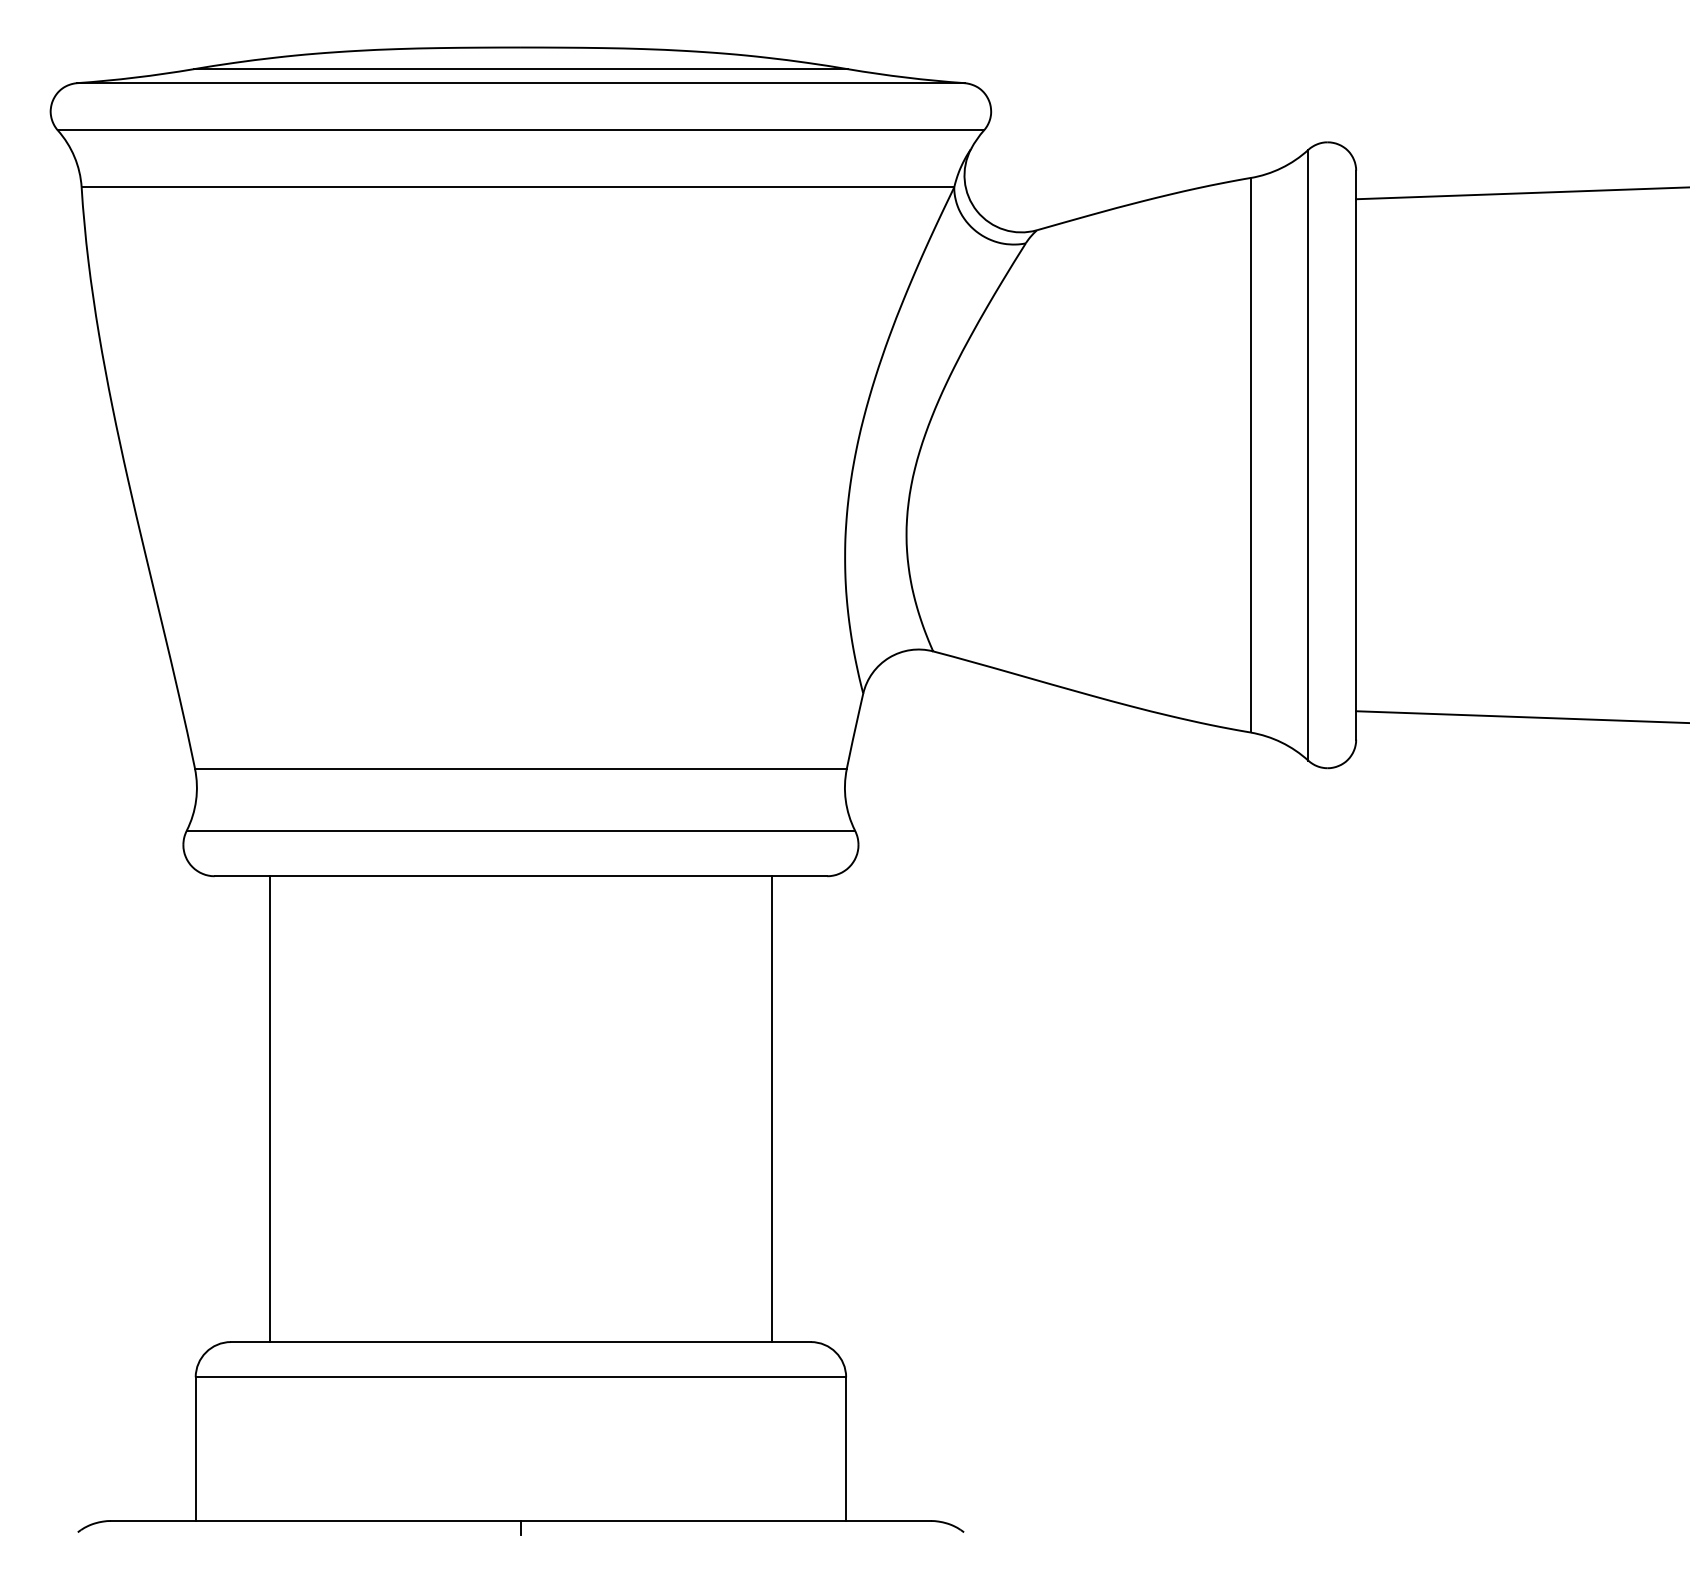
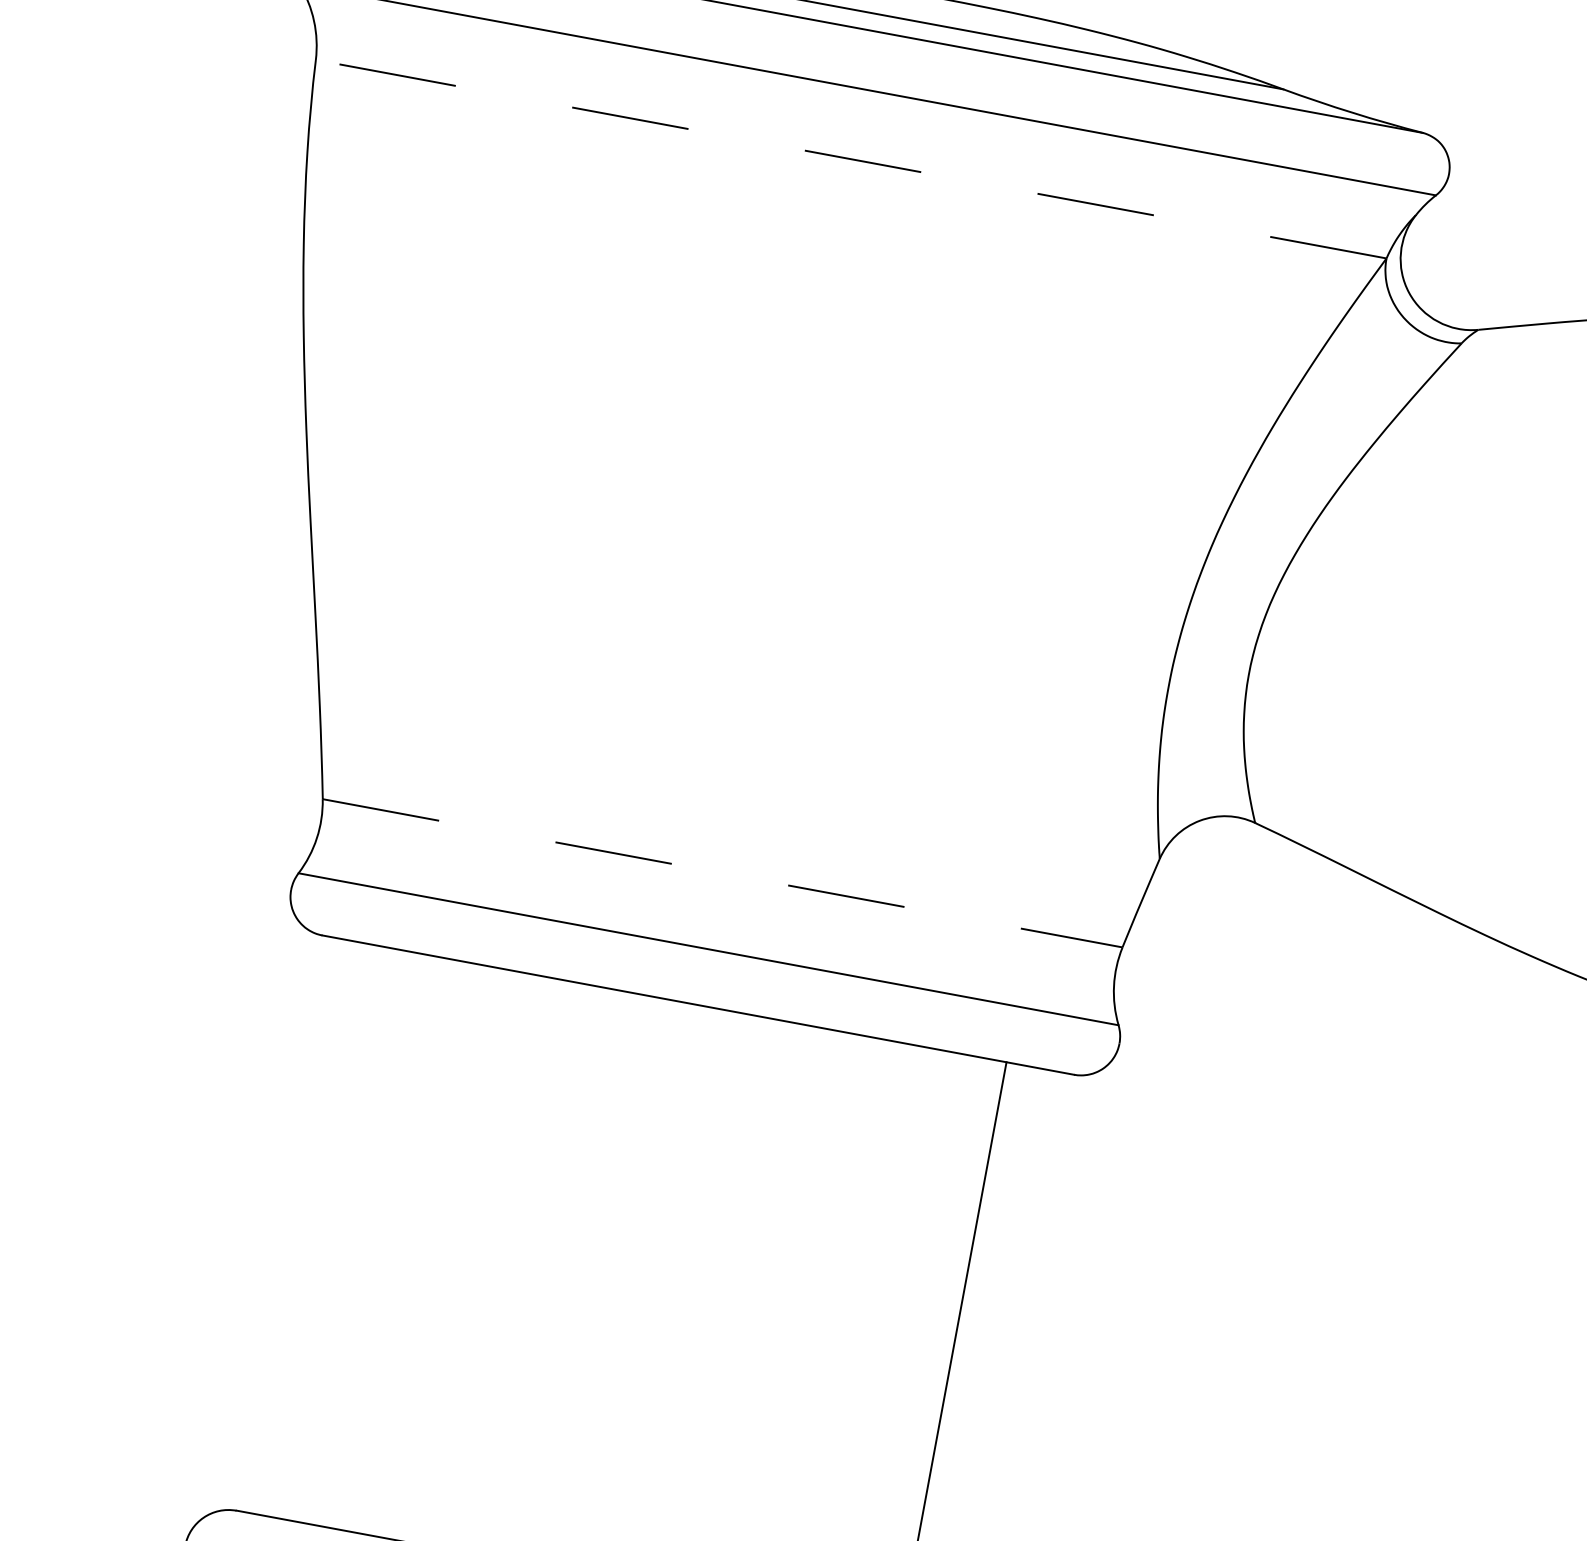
line: (517, 187) -> (850, 159), solid -> dashed
line: (520, 768) -> (722, 872), solid -> dashed
line: (269, 1108) -> (336, 1232), removed

